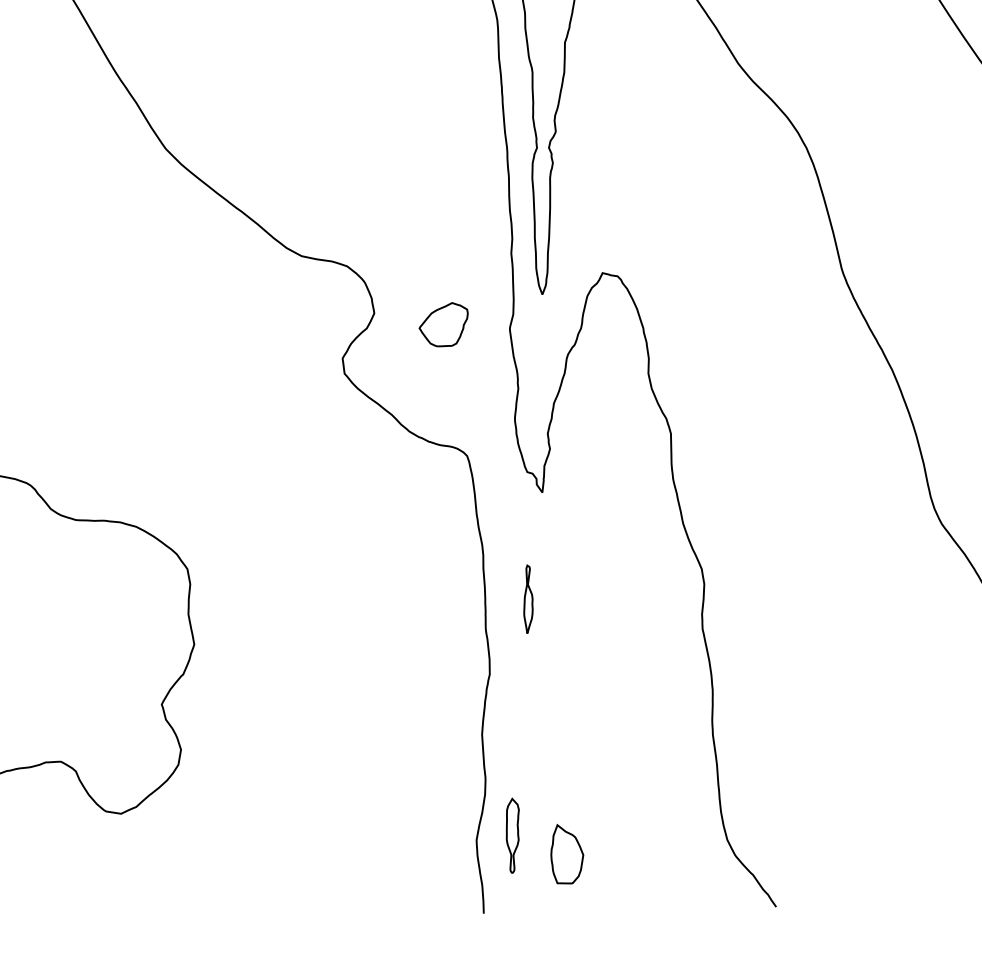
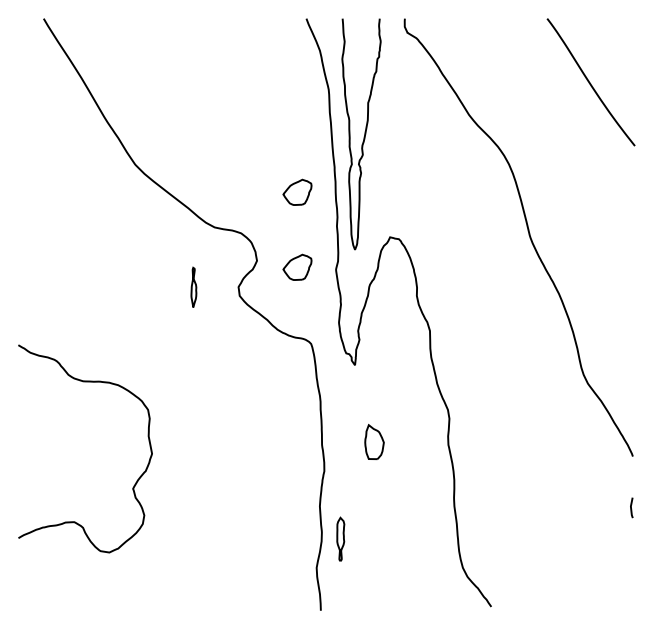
part: (443, 194) -> (297, 191), added
part: (527, 597) -> (193, 286), moved
part: (512, 834) -> (340, 538), moved
part: (567, 853) -> (374, 441), moved

